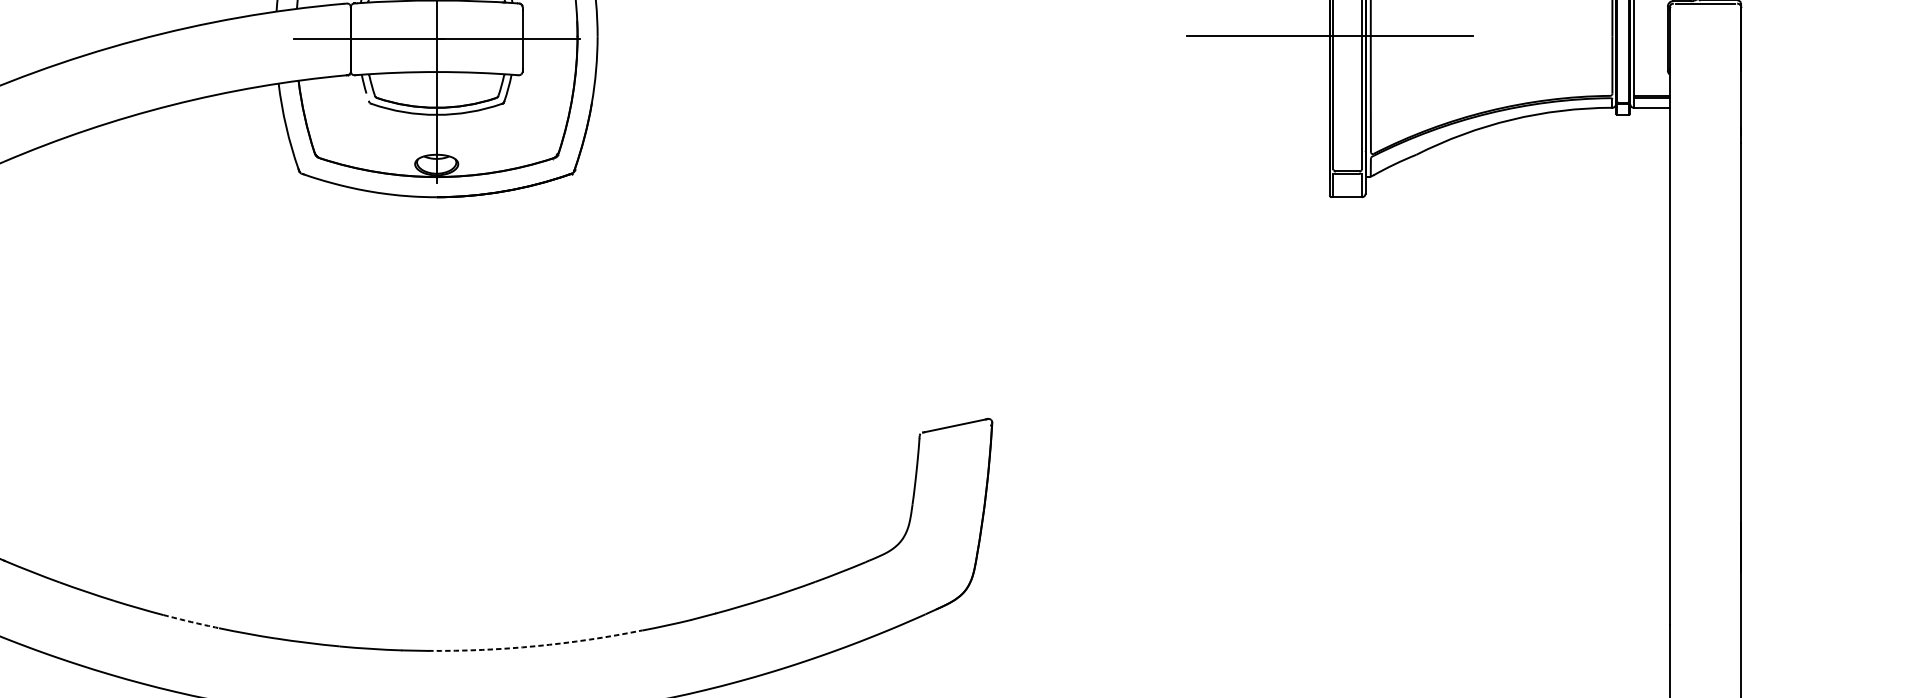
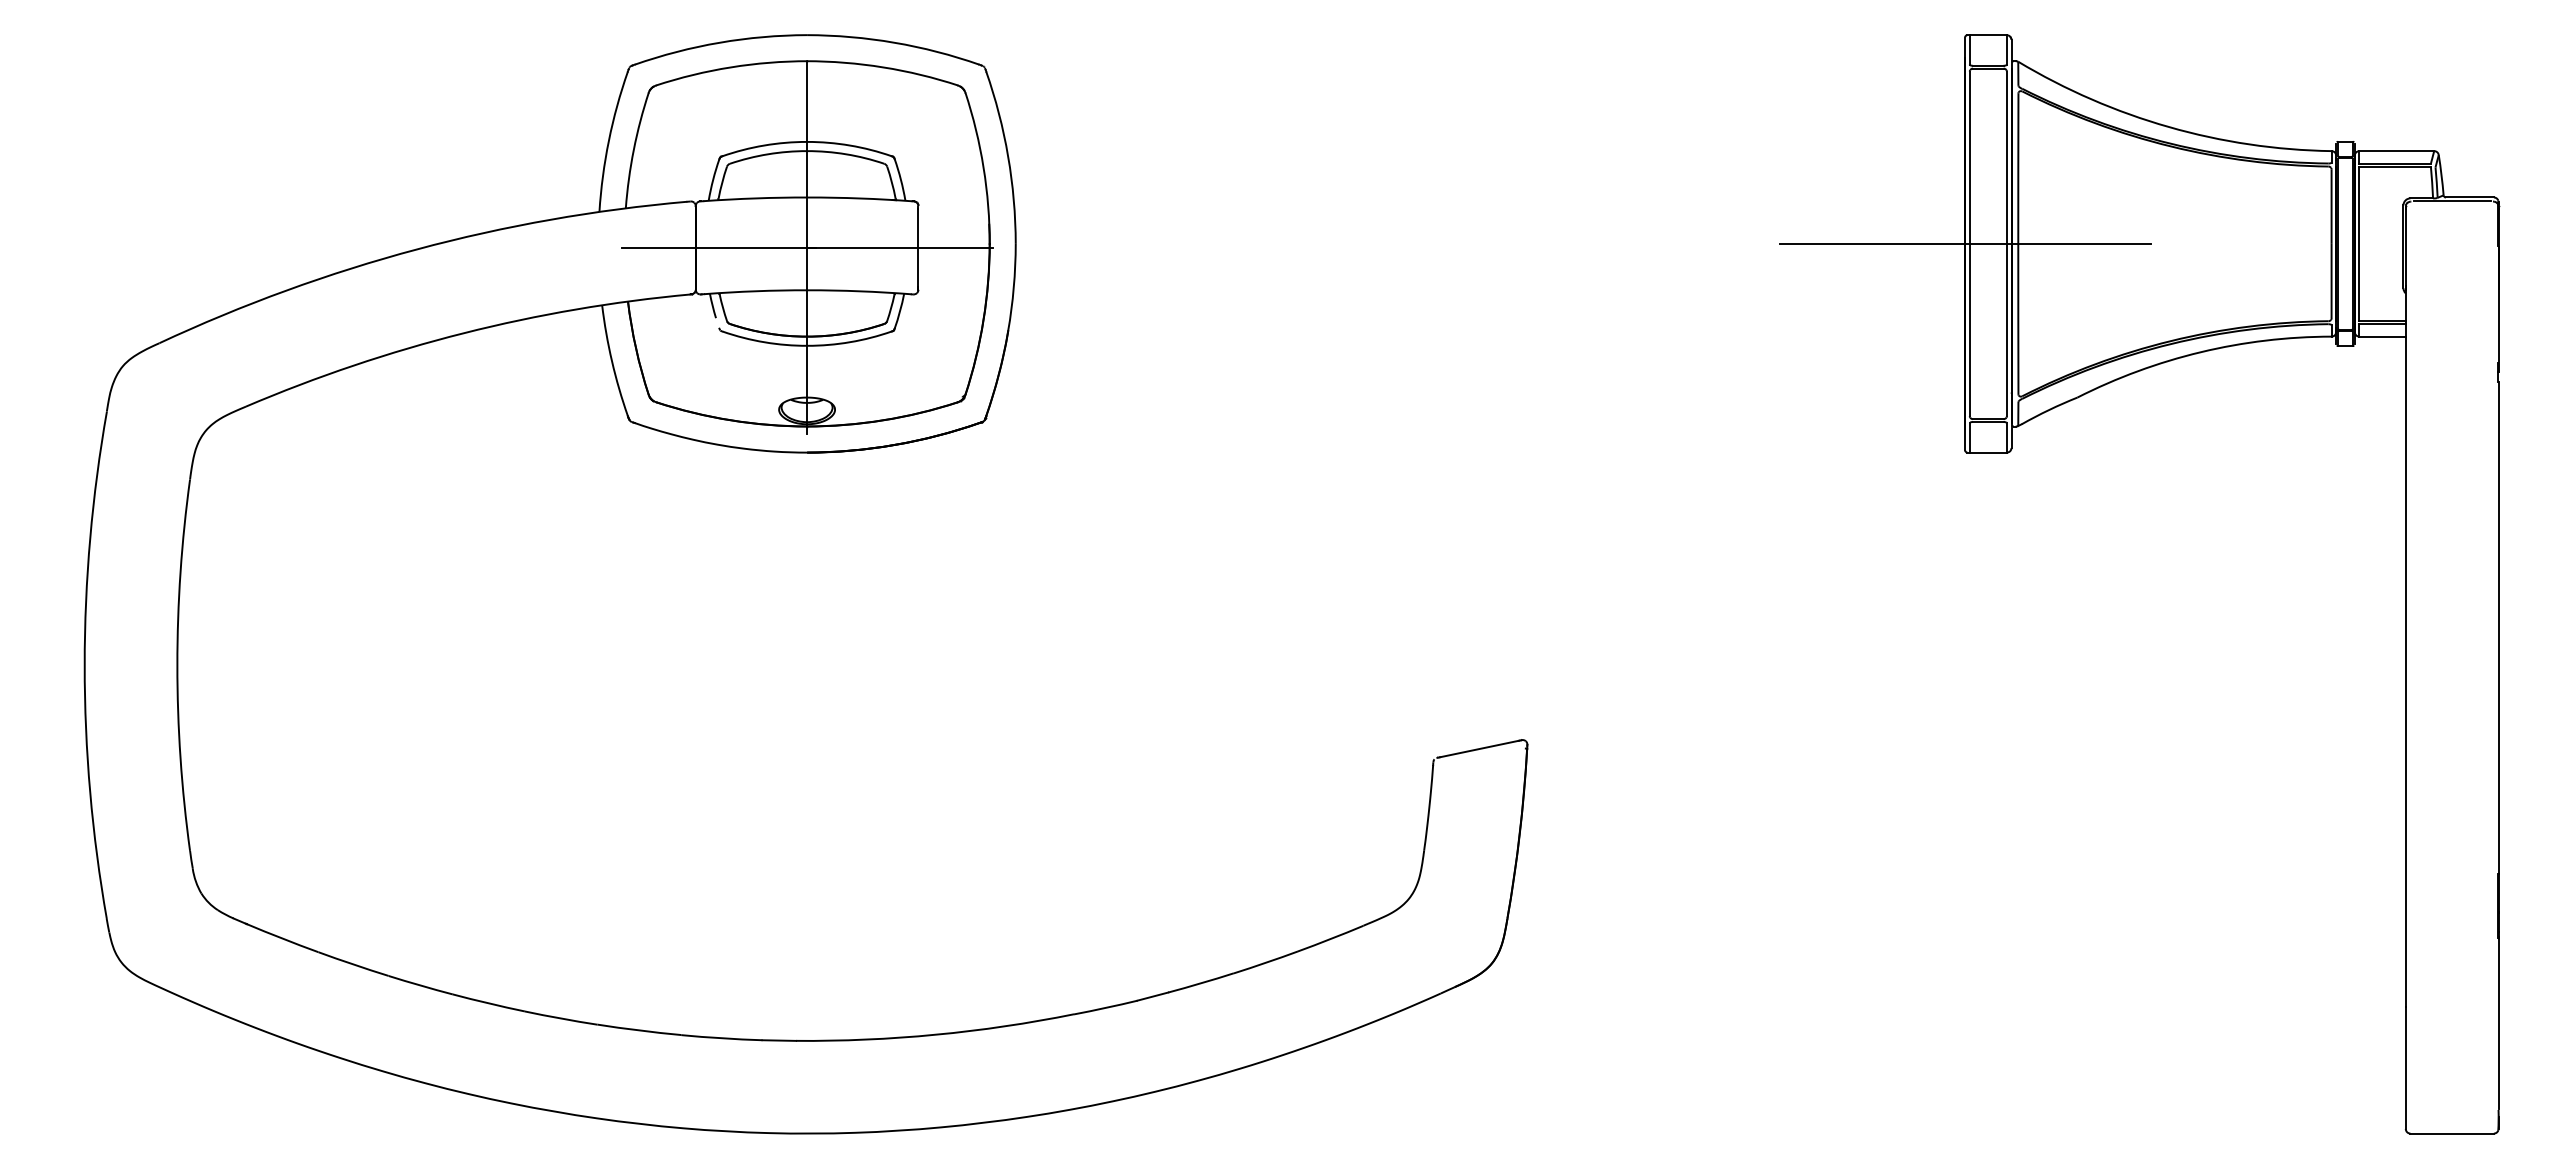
arc: (191, 622) -> (488, 1003), dashed -> solid
arc: (535, 645) -> (935, 1034), dashed -> solid

